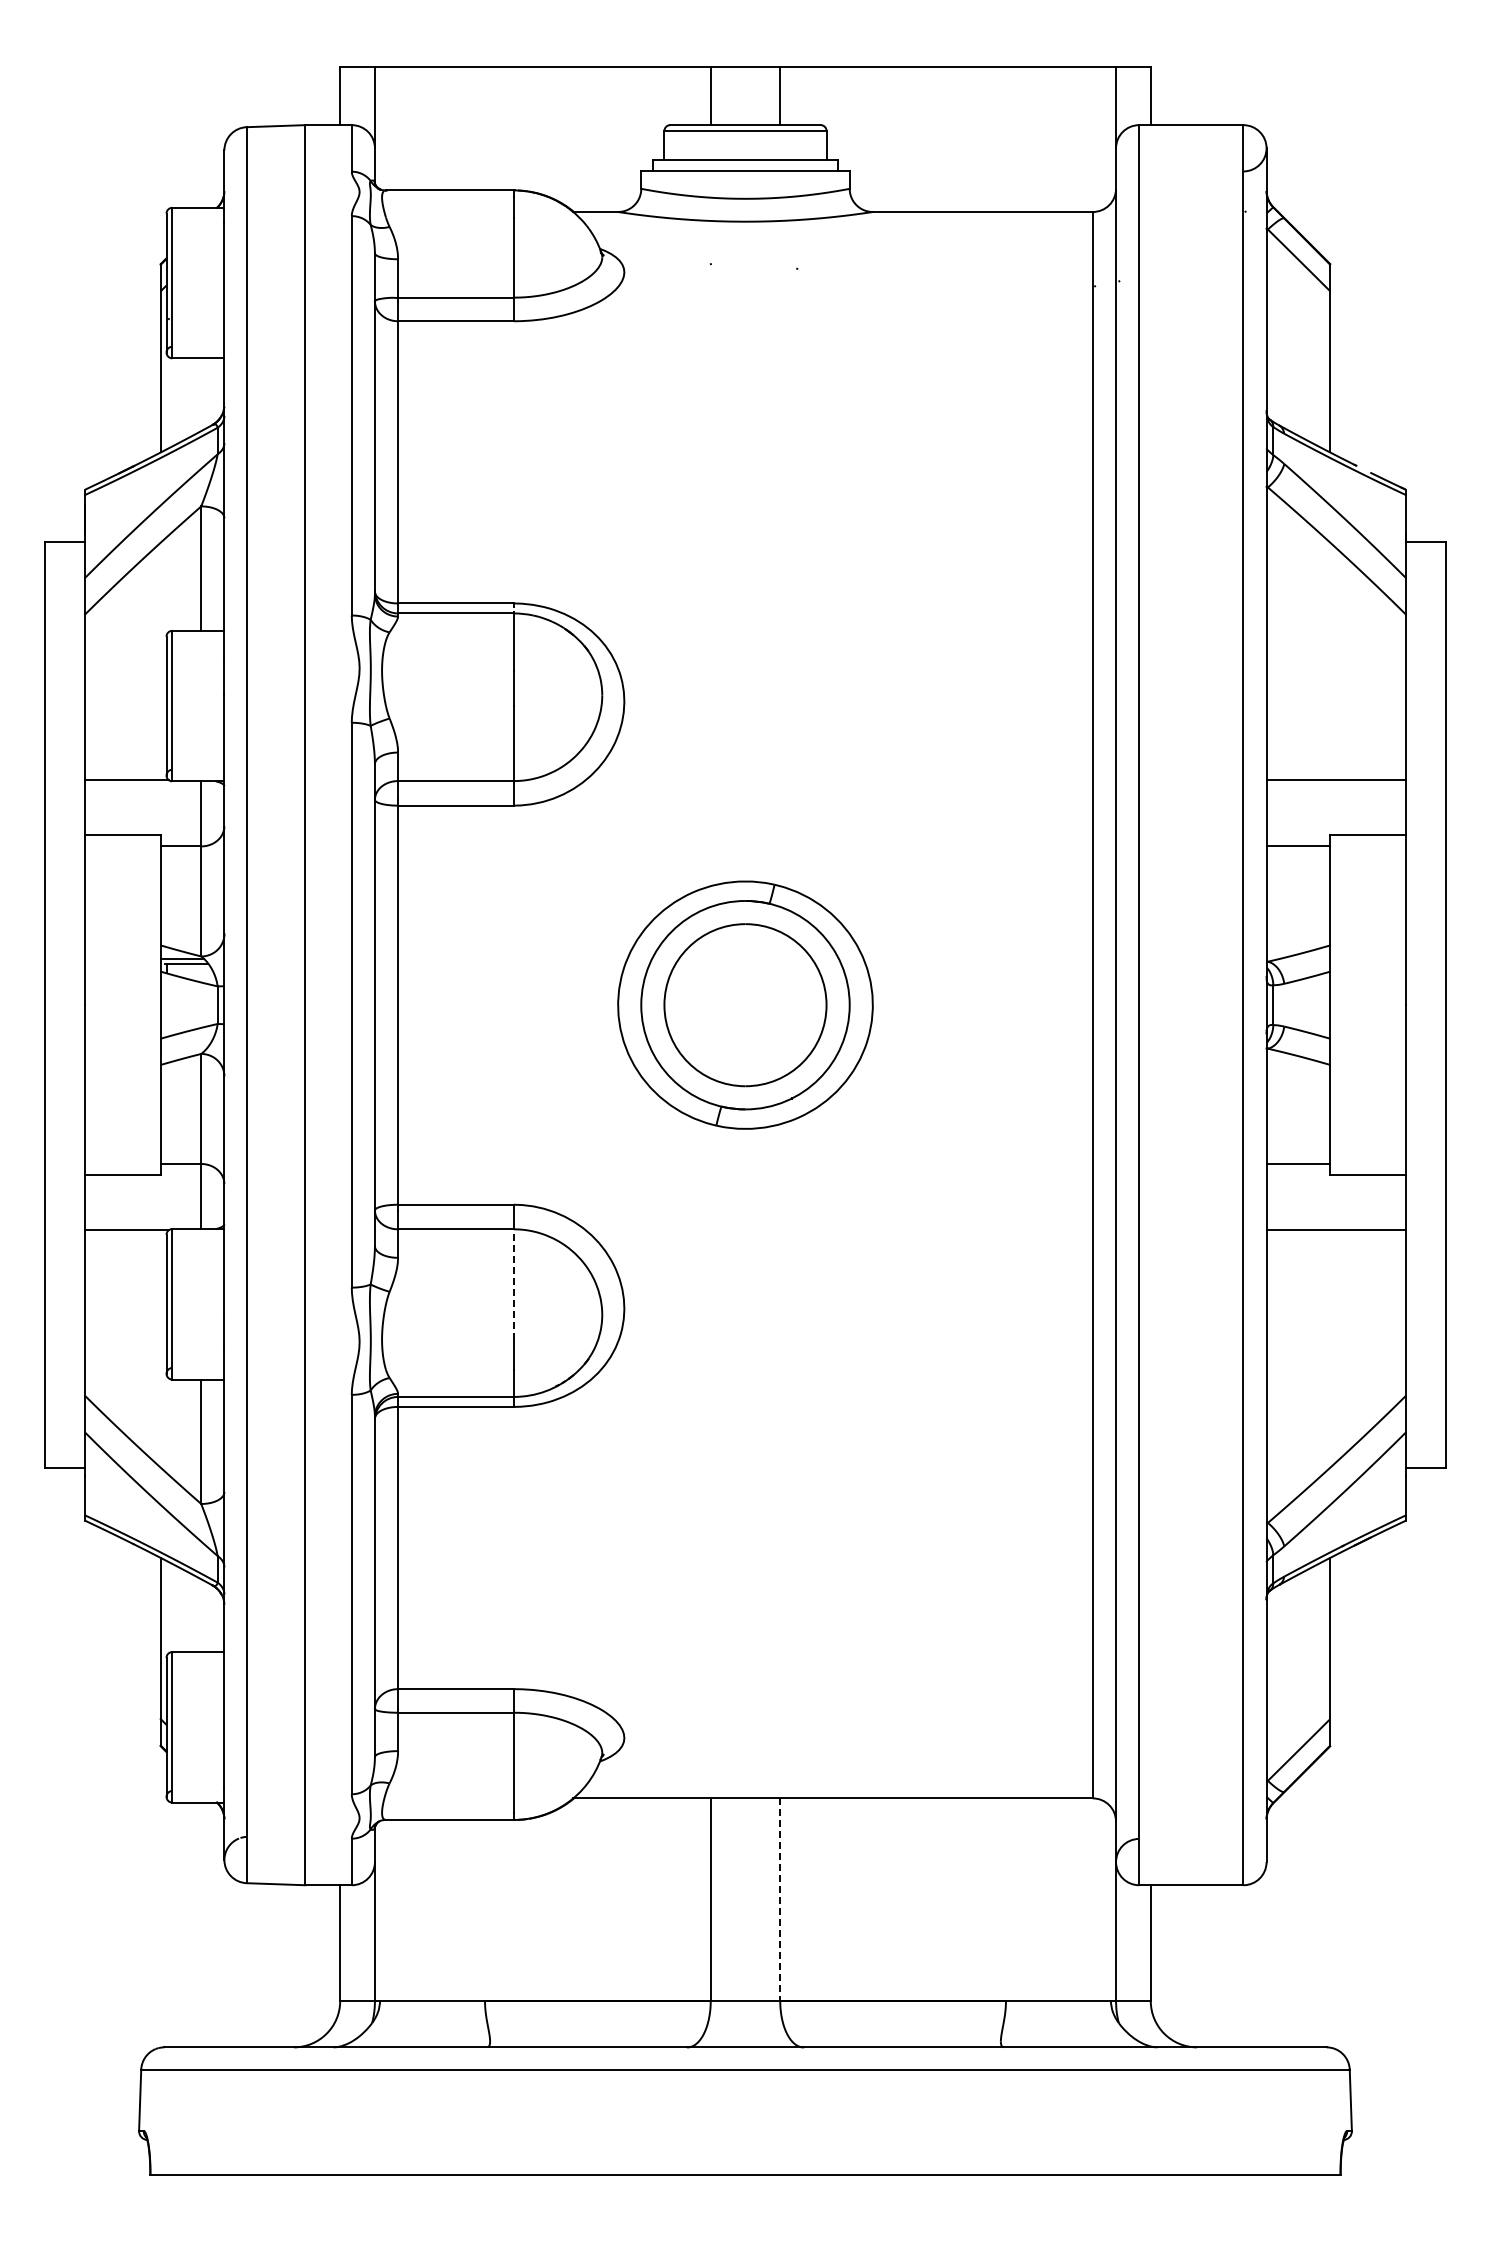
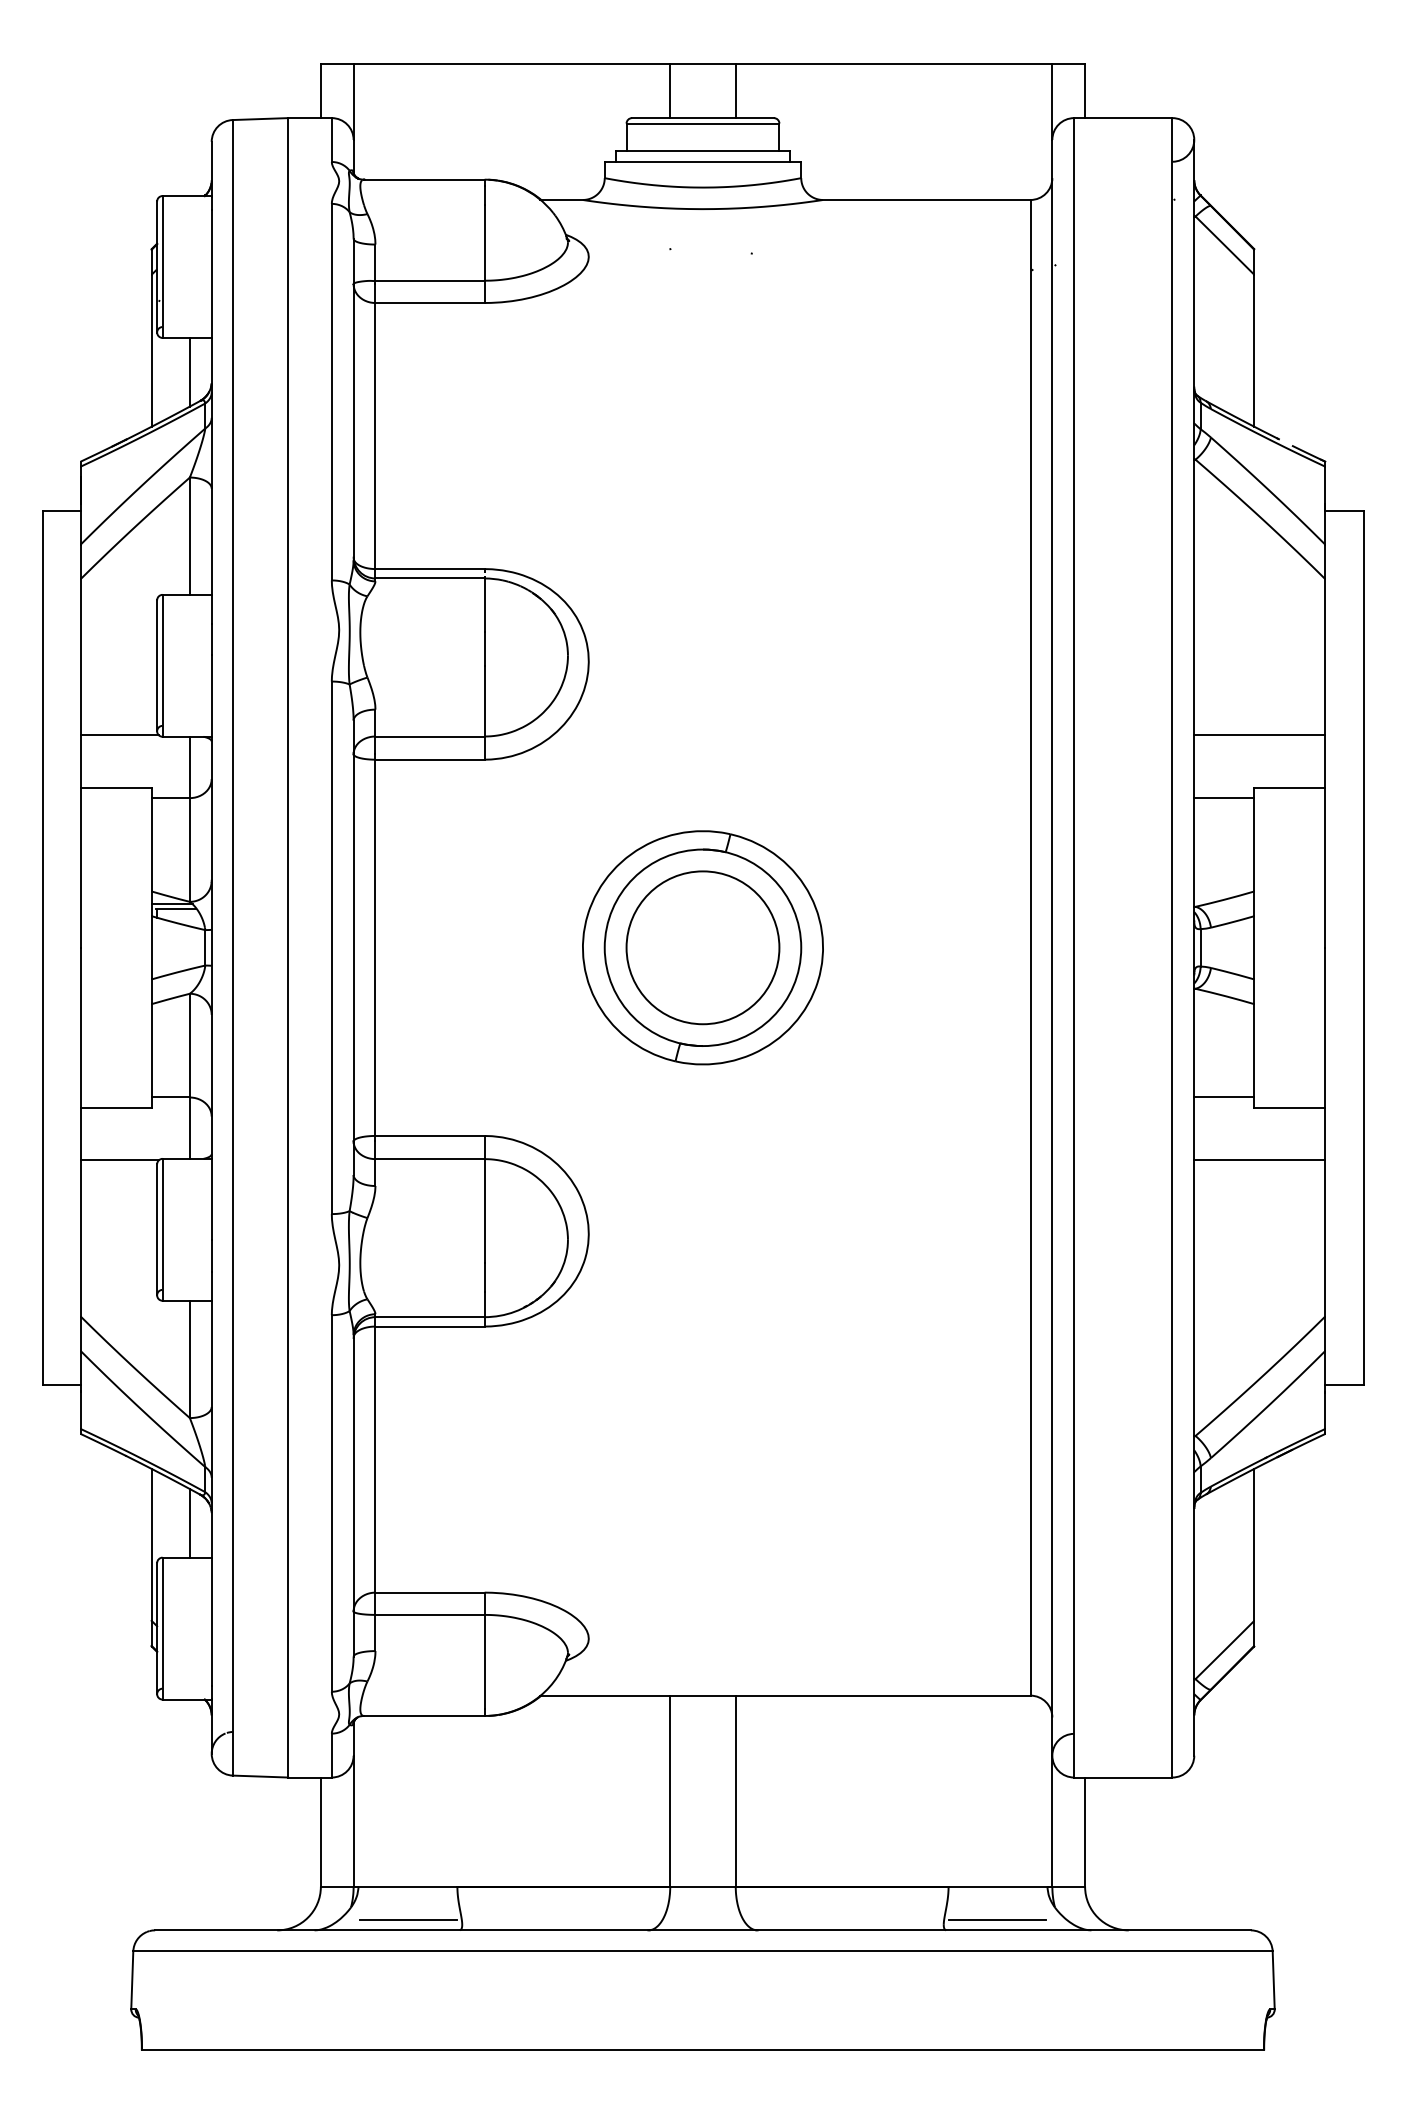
line: (201, 394) -> (190, 372), added
line: (513, 1284) -> (484, 1211), dashed -> solid
line: (201, 1615) -> (190, 1523), added
line: (780, 1900) -> (735, 1791), dashed -> solid
line: (433, 2036) -> (408, 1920), added
line: (1057, 2036) -> (997, 1920), added

